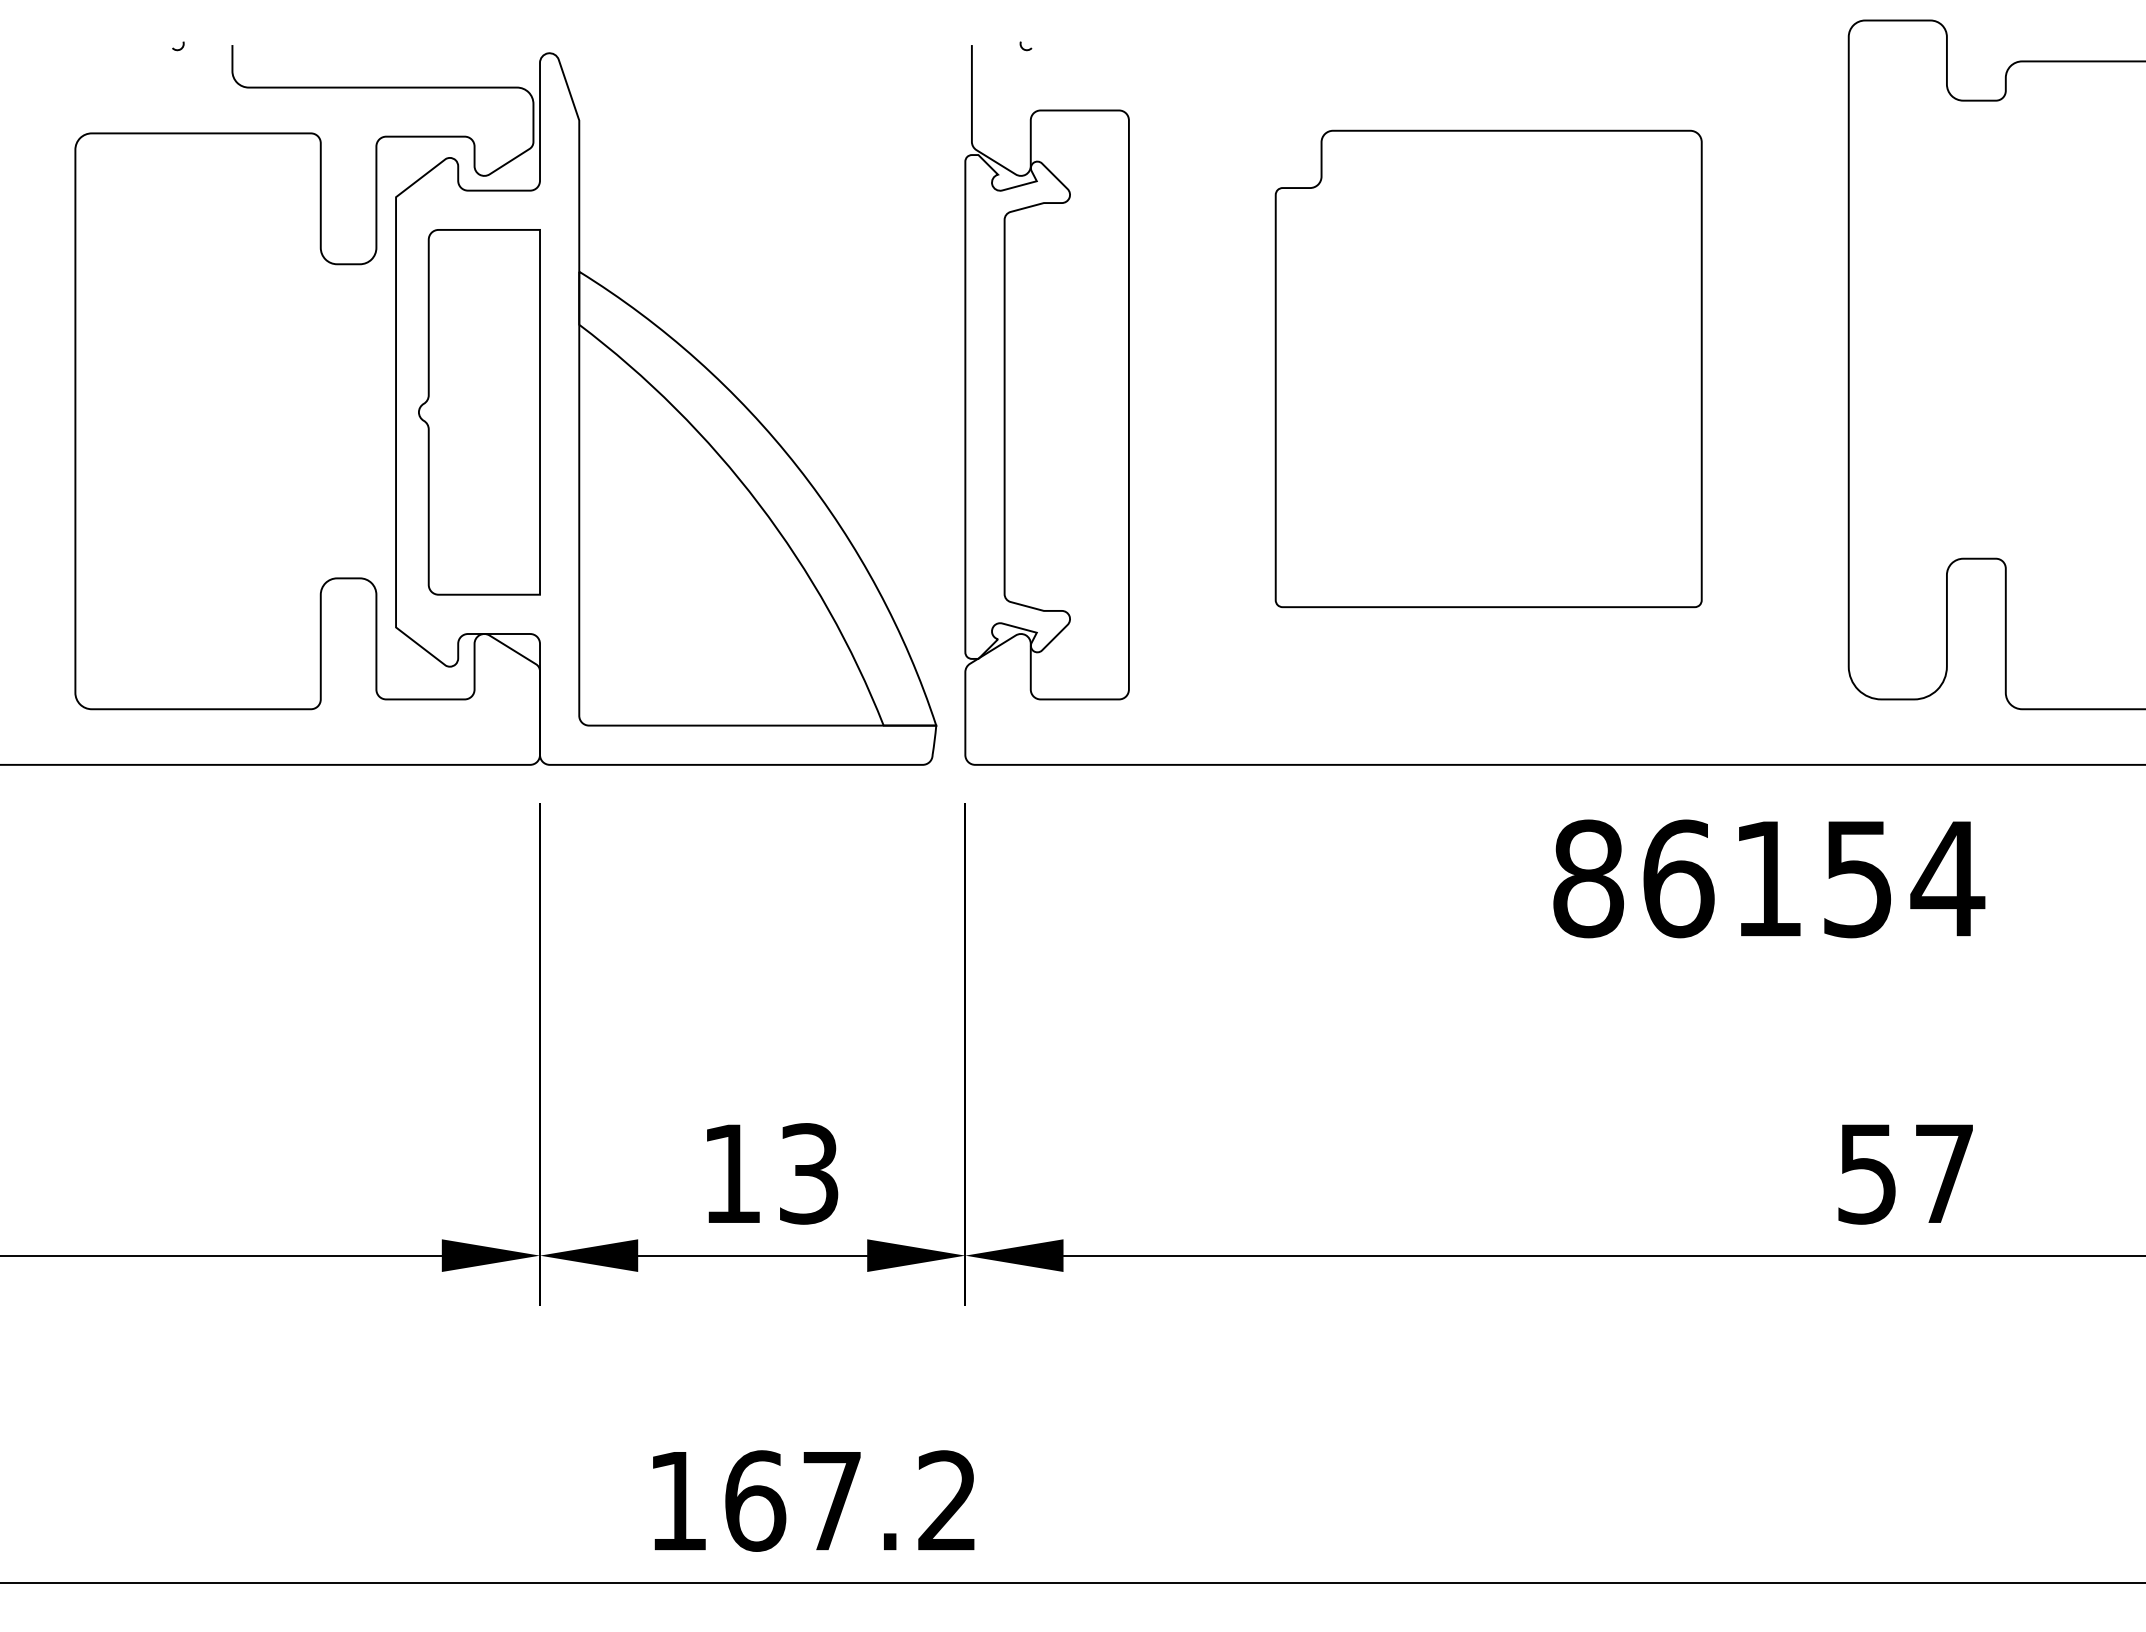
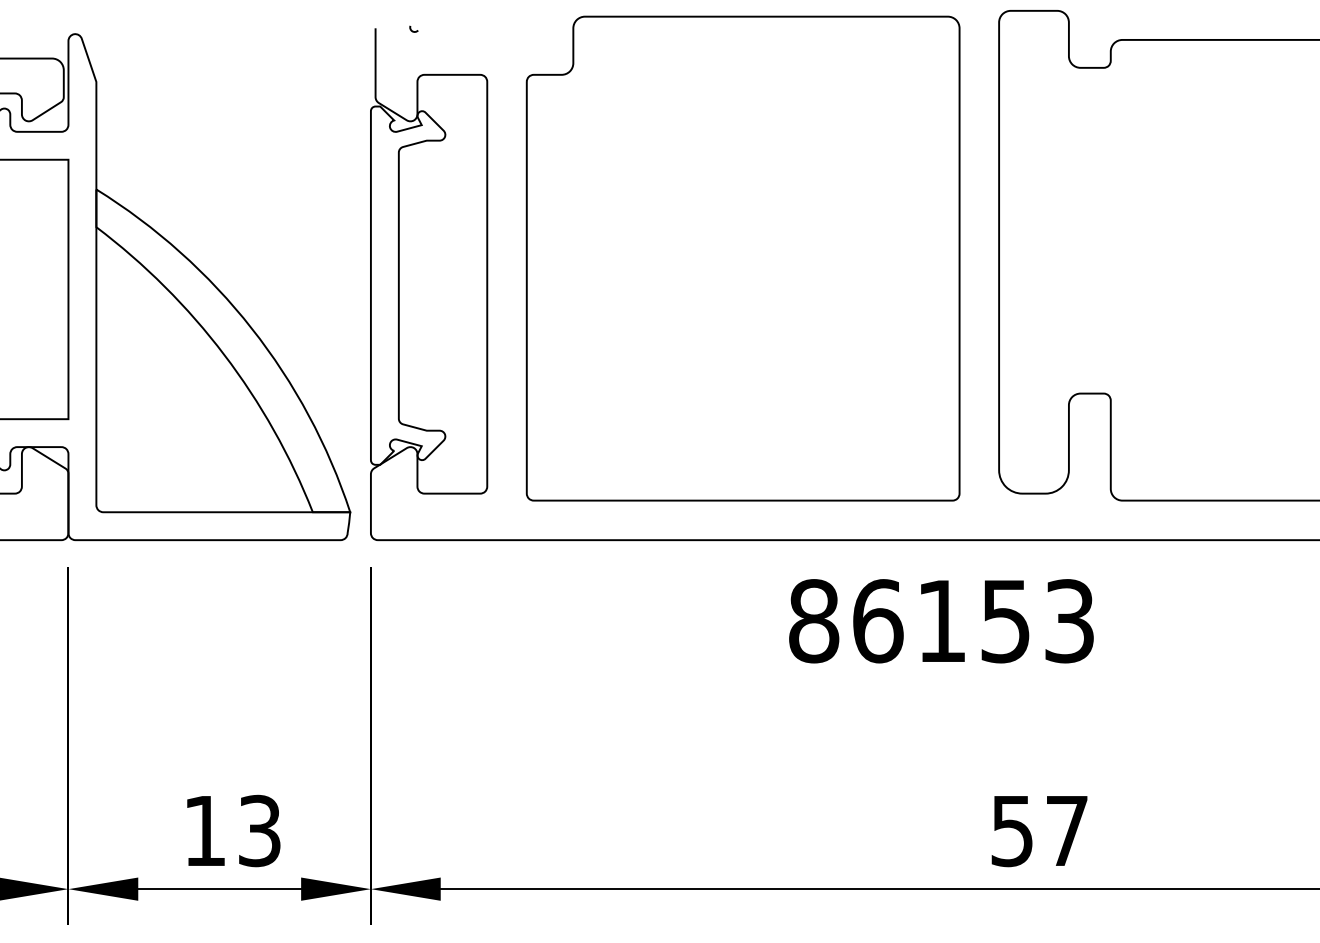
part: (1488, 368) -> (742, 258), size x1.43
text: (1947, 878) -> (1069, 620), 86154 -> 86153

